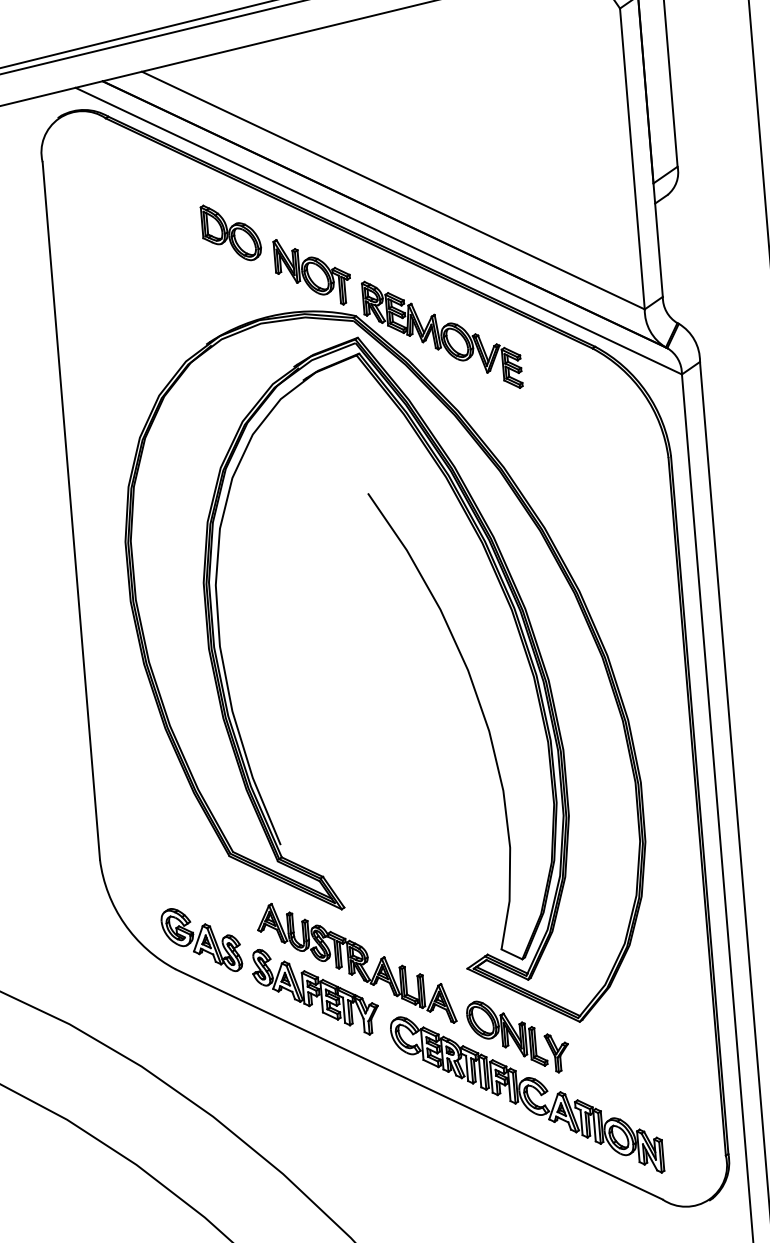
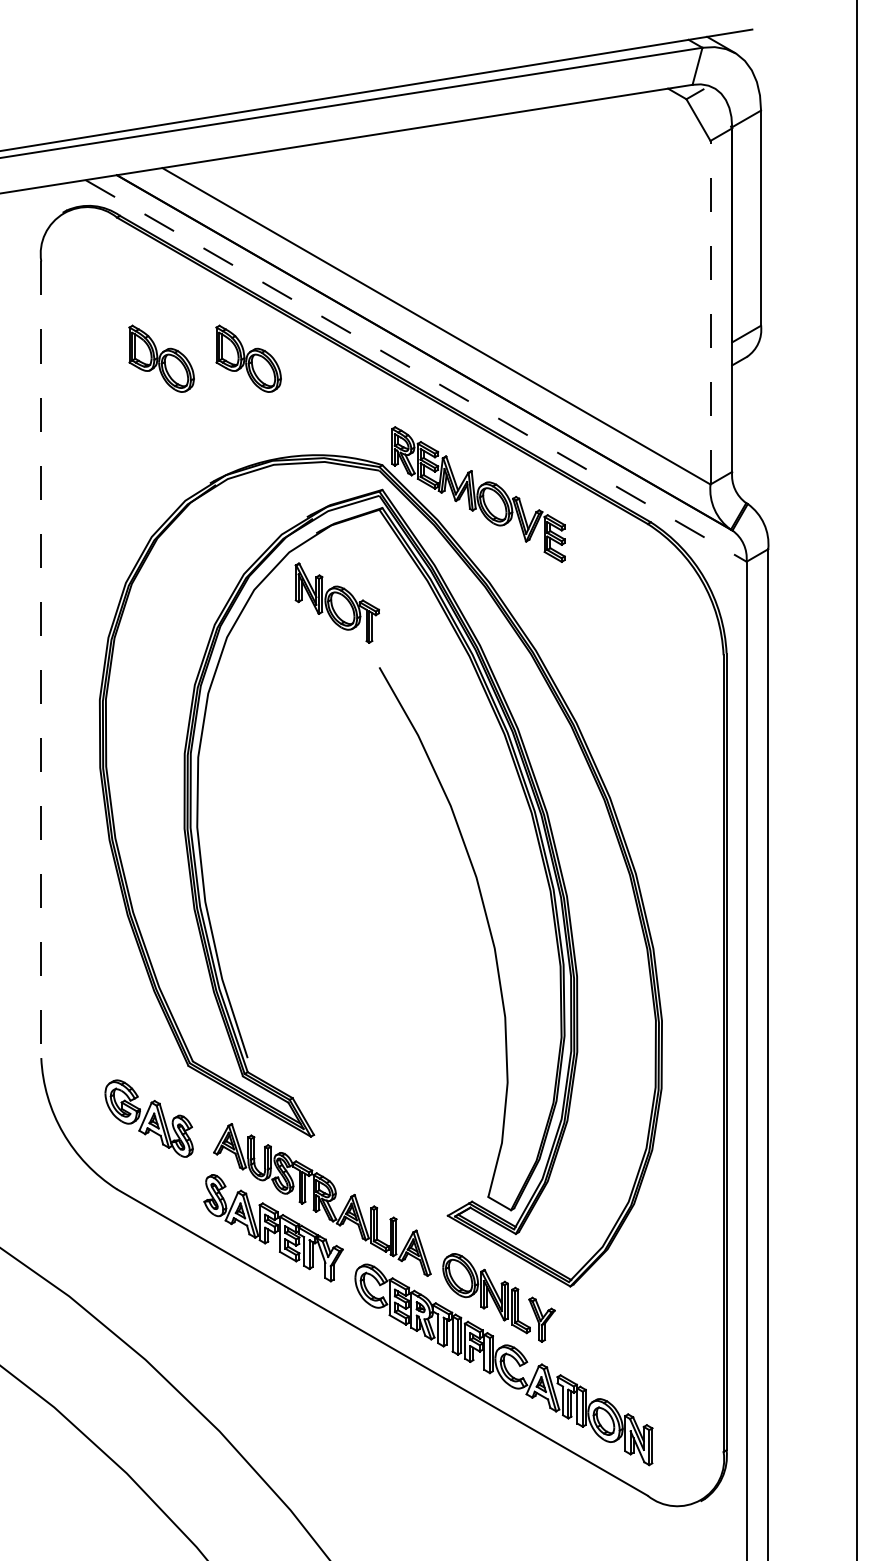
line: (632, 158) -> (710, 312), solid -> dashed
line: (379, 230) -> (416, 370), solid -> dashed
part: (154, 238) -> (161, 358), added
part: (311, 271) -> (336, 602), moved
line: (71, 511) -> (41, 660), solid -> dashed
part: (201, 940) -> (148, 1118), moved

